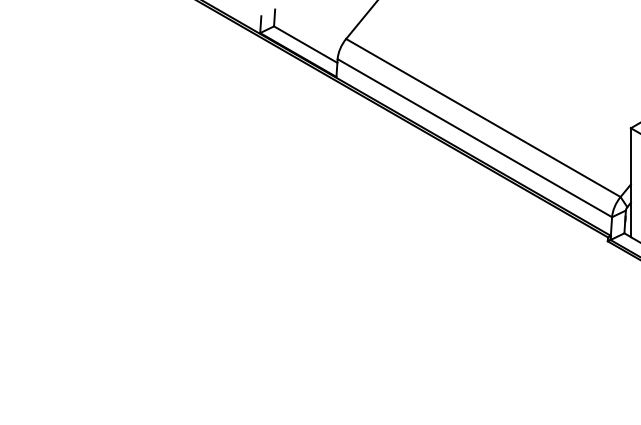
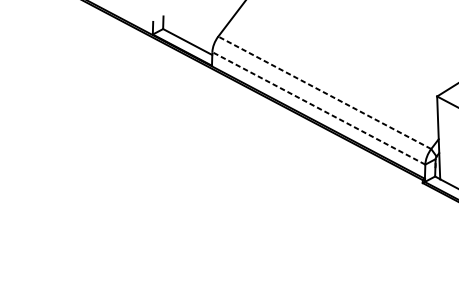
line: (482, 117) -> (324, 92), solid -> dashed
line: (474, 137) -> (318, 107), solid -> dashed

